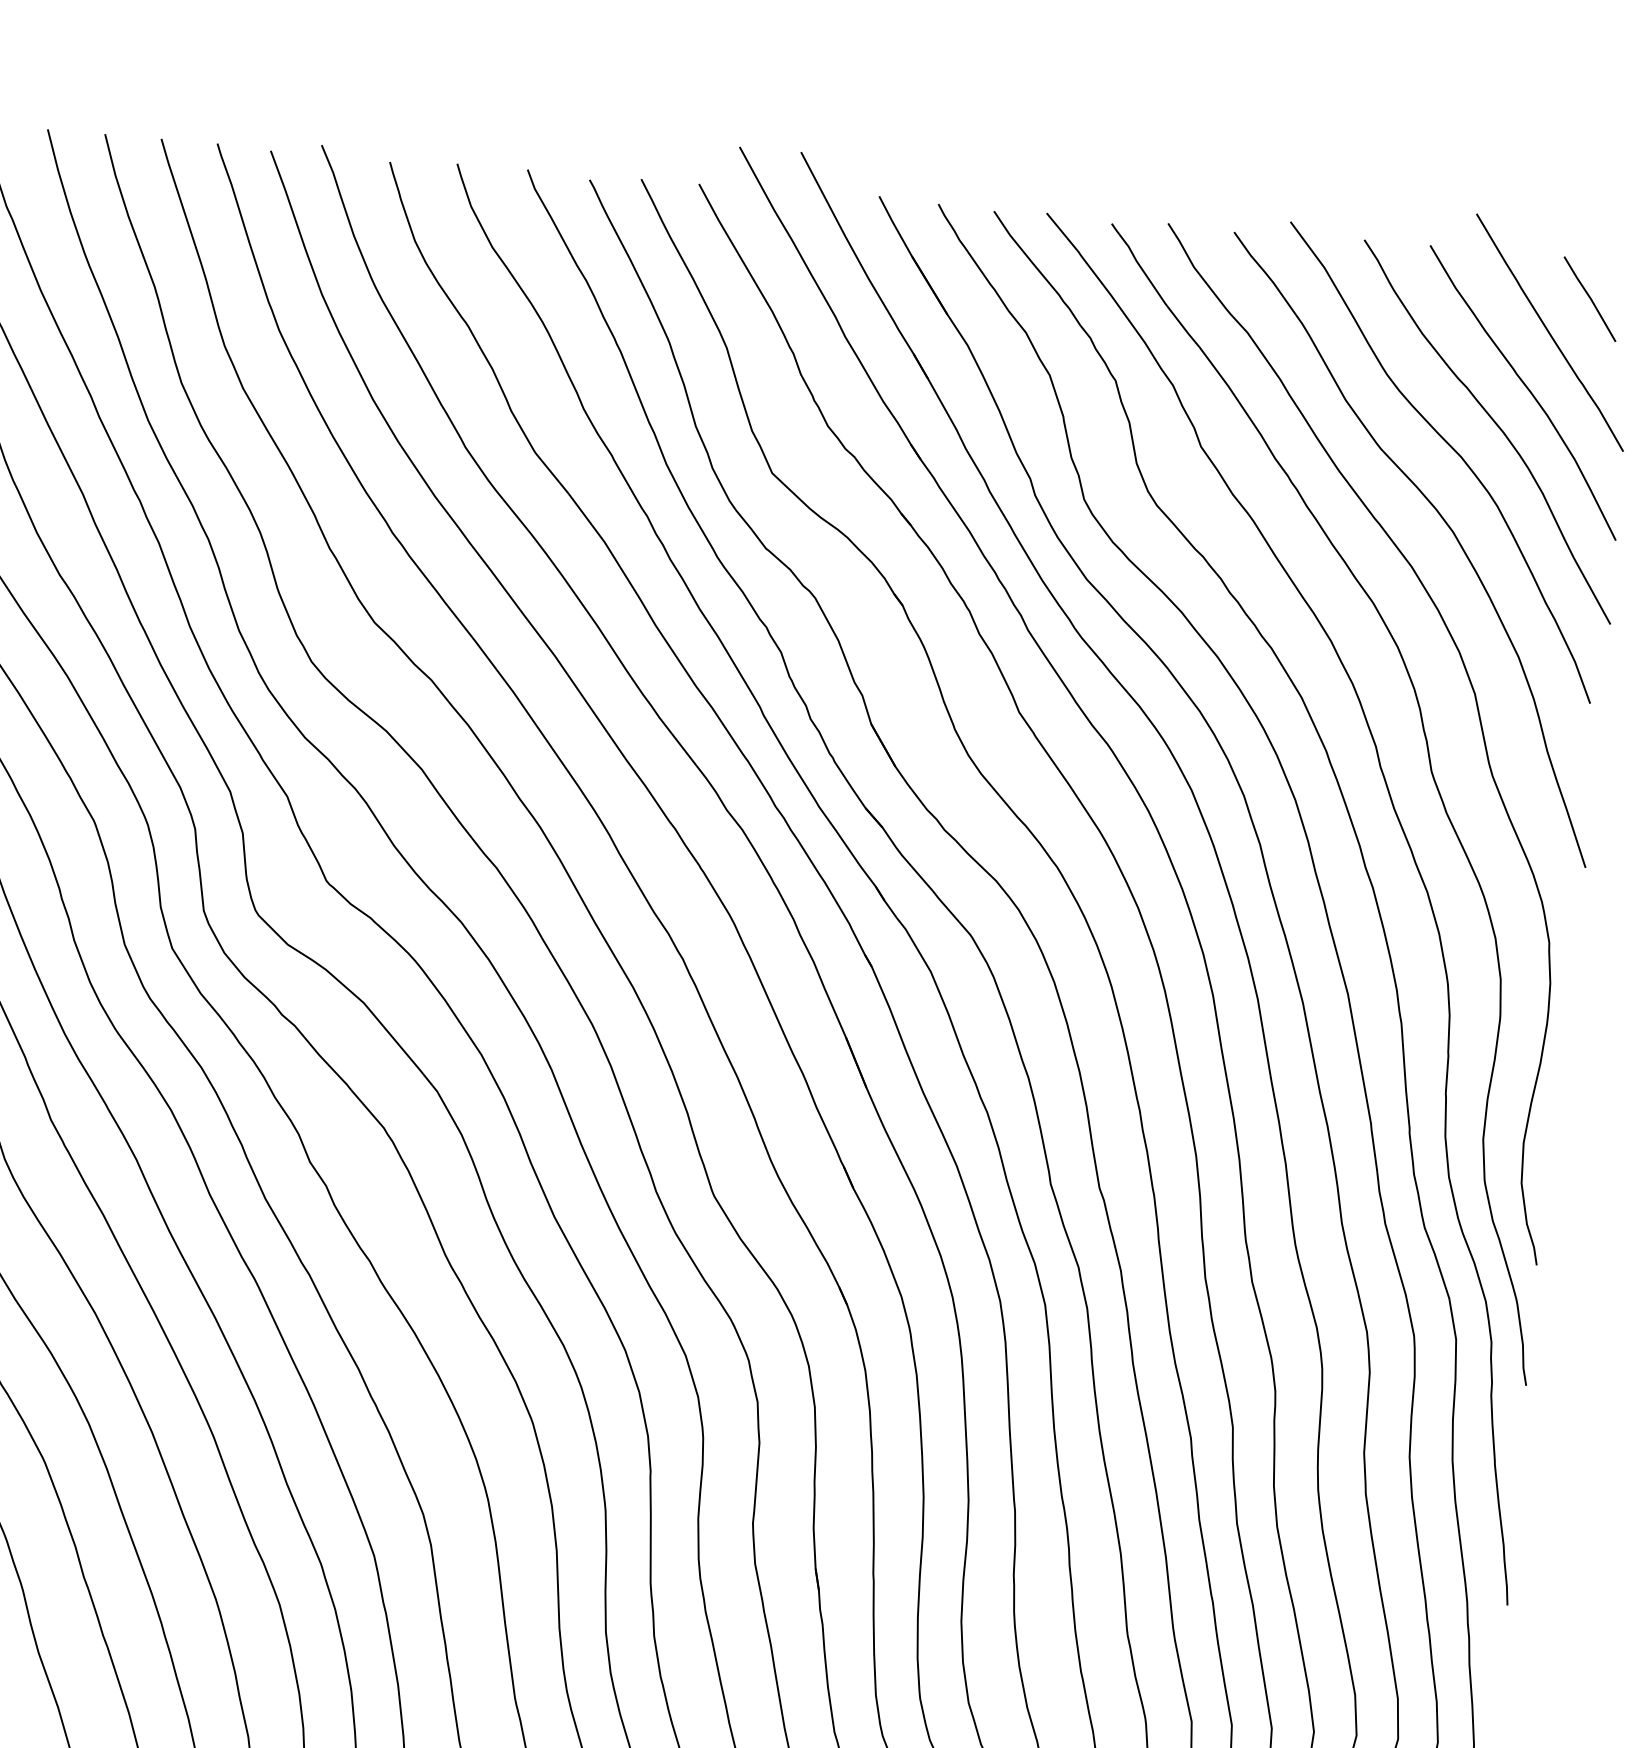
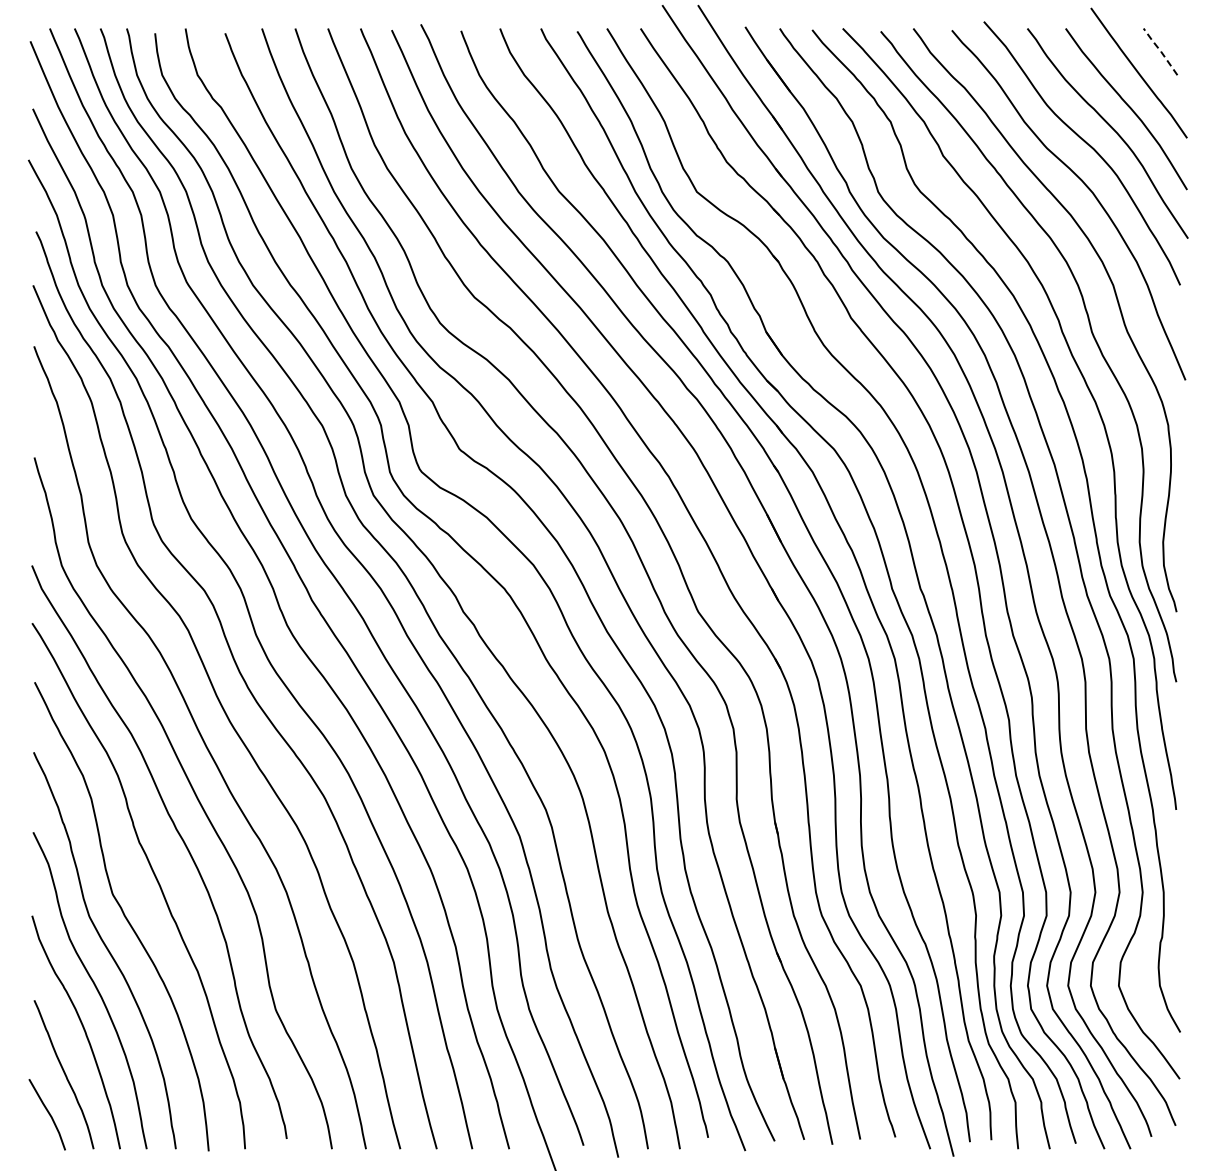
line: (1589, 298) -> (1160, 51), solid -> dashed

